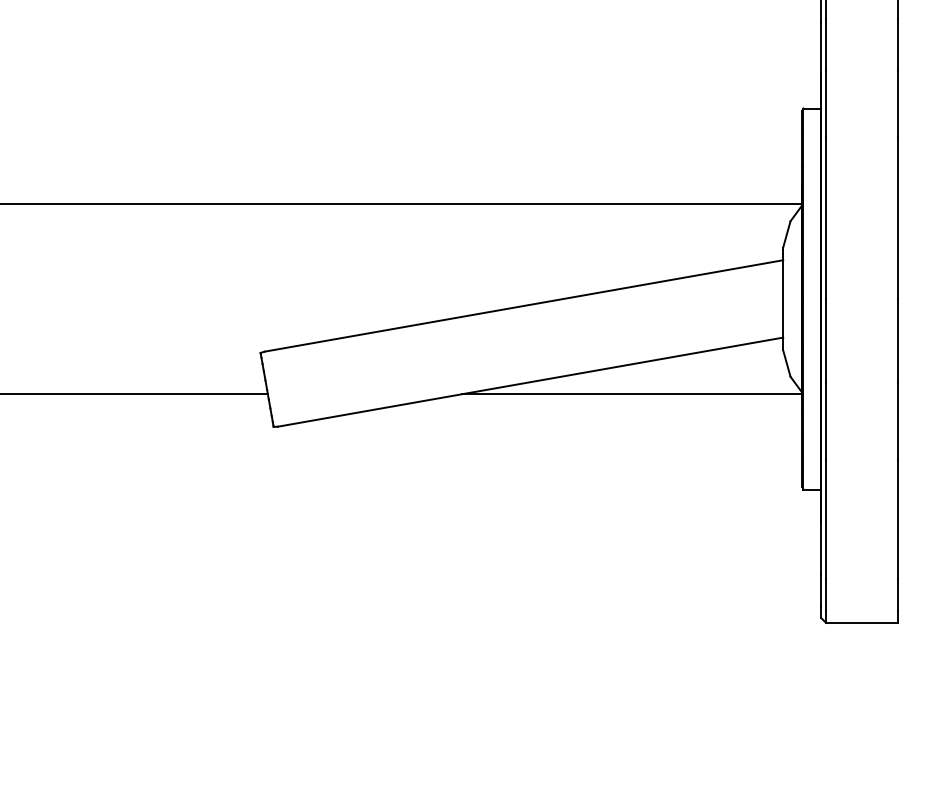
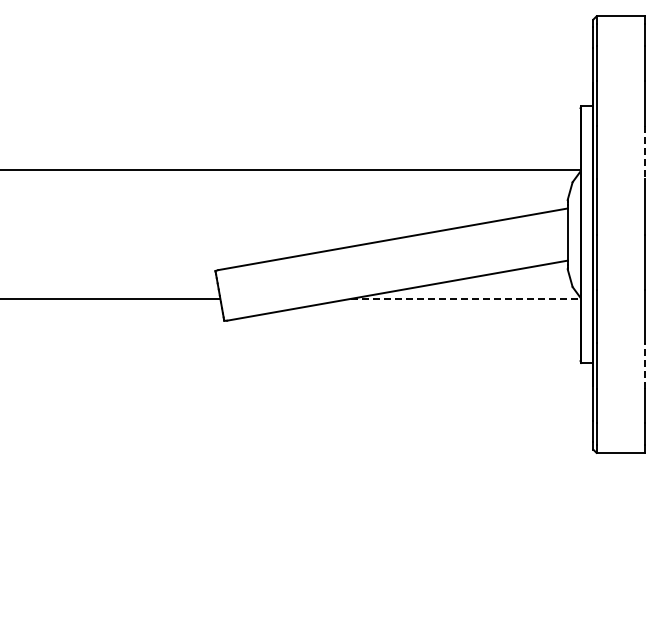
line: (897, 177) -> (644, 152), solid -> dashed
line: (631, 393) -> (465, 298), solid -> dashed
line: (897, 493) -> (644, 365), solid -> dashed

